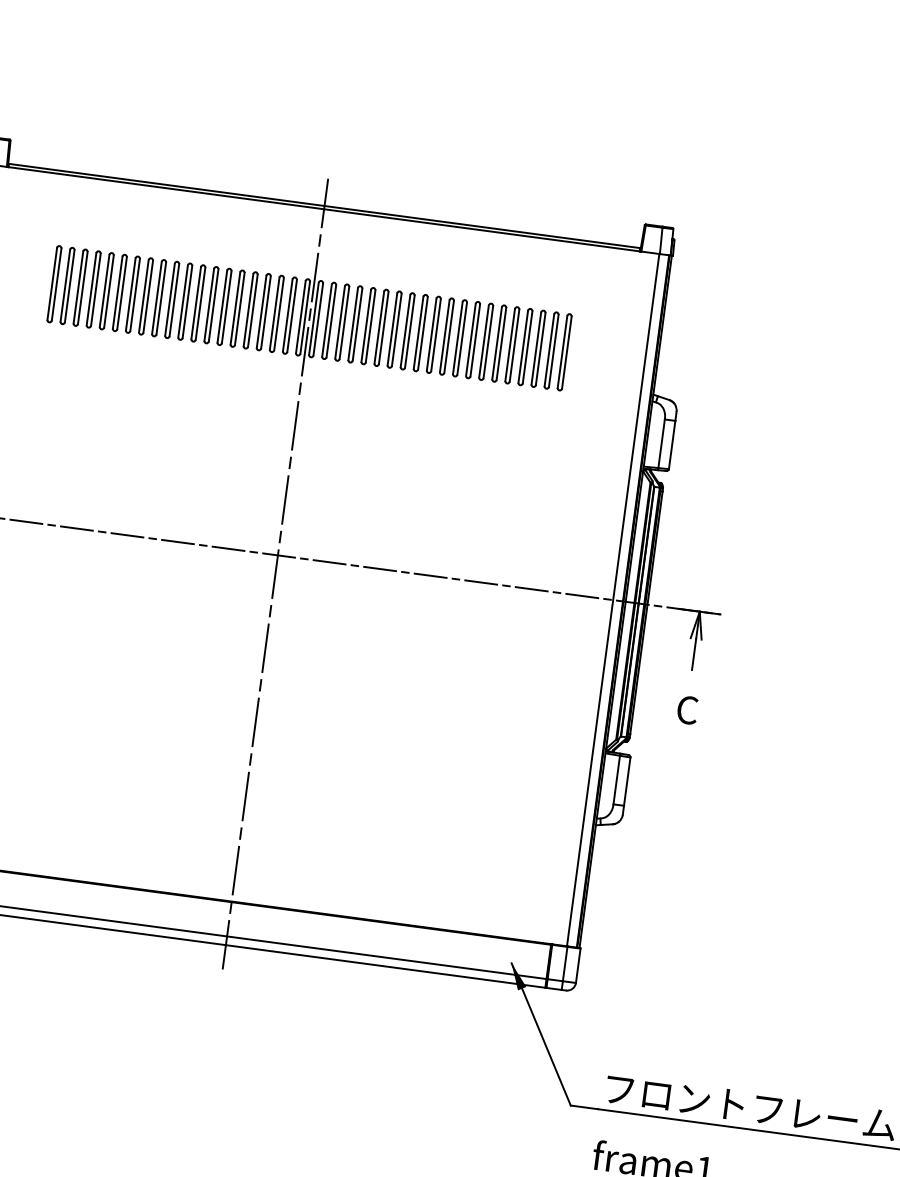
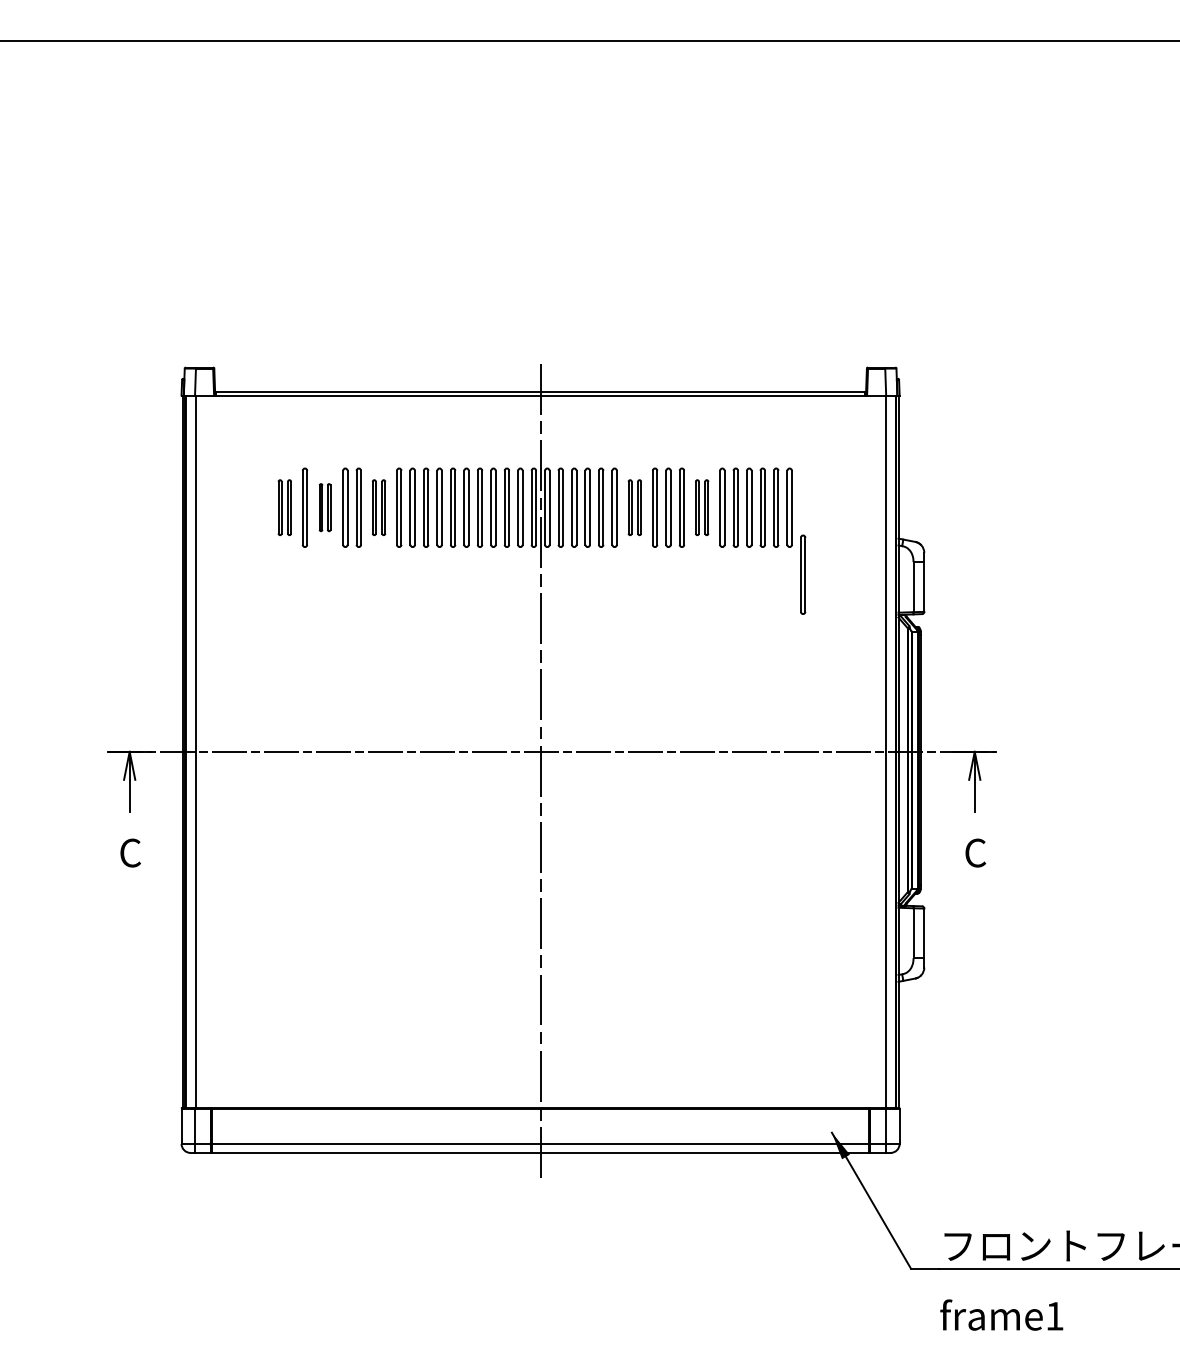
part: (60, 284) -> (284, 507), size x0.7
part: (99, 289) -> (324, 507), size x0.6
part: (152, 296) -> (378, 507), size x0.7
part: (400, 330) -> (634, 507), size x0.7
part: (465, 338) -> (701, 507), size x0.7
part: (565, 352) -> (803, 574), moved

